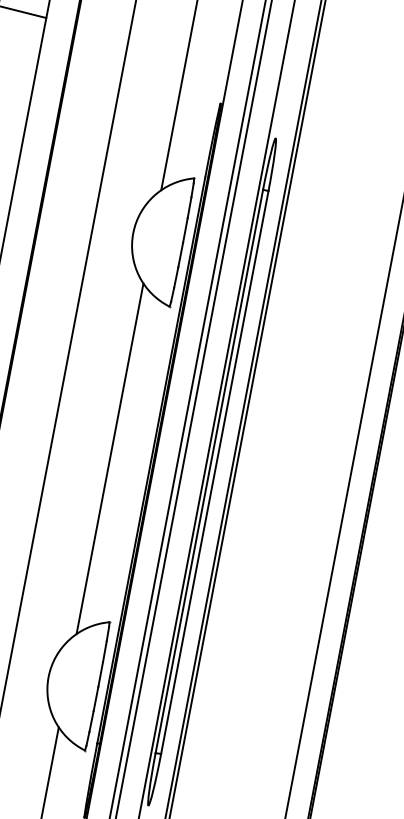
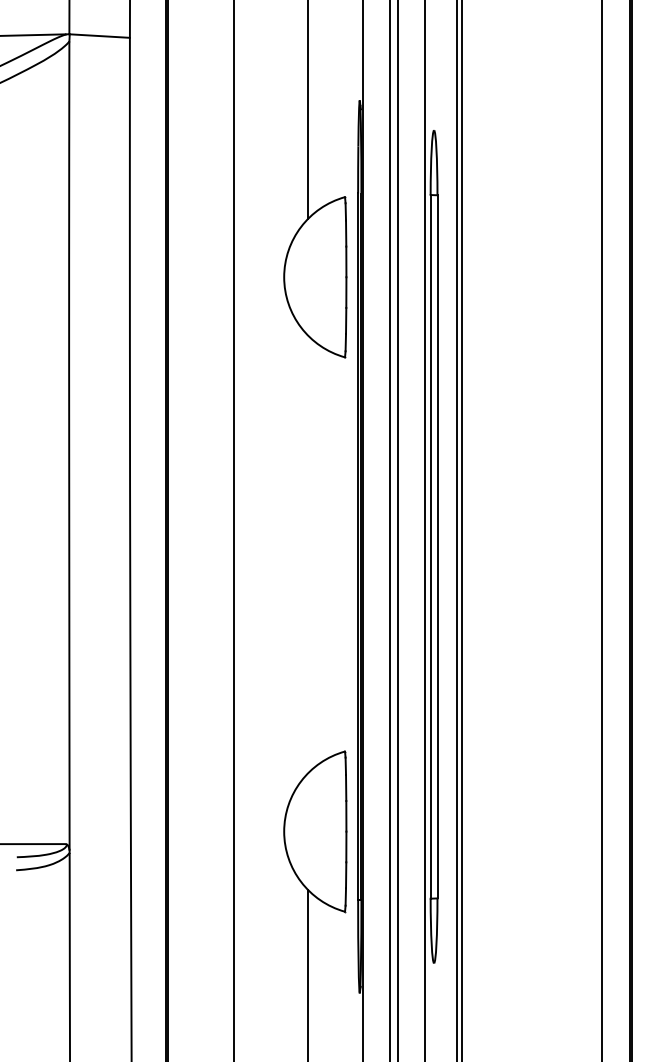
line: (110, 458) -> (308, 554), removed

